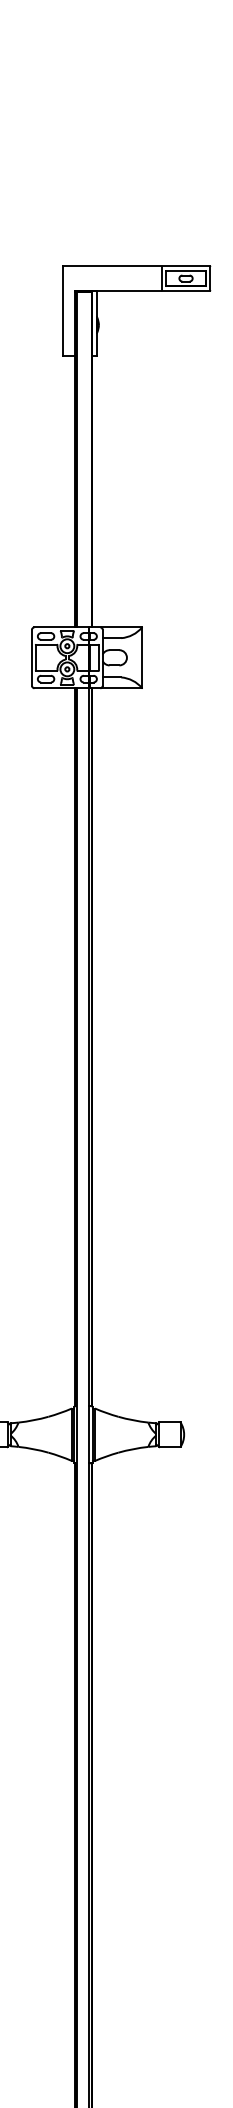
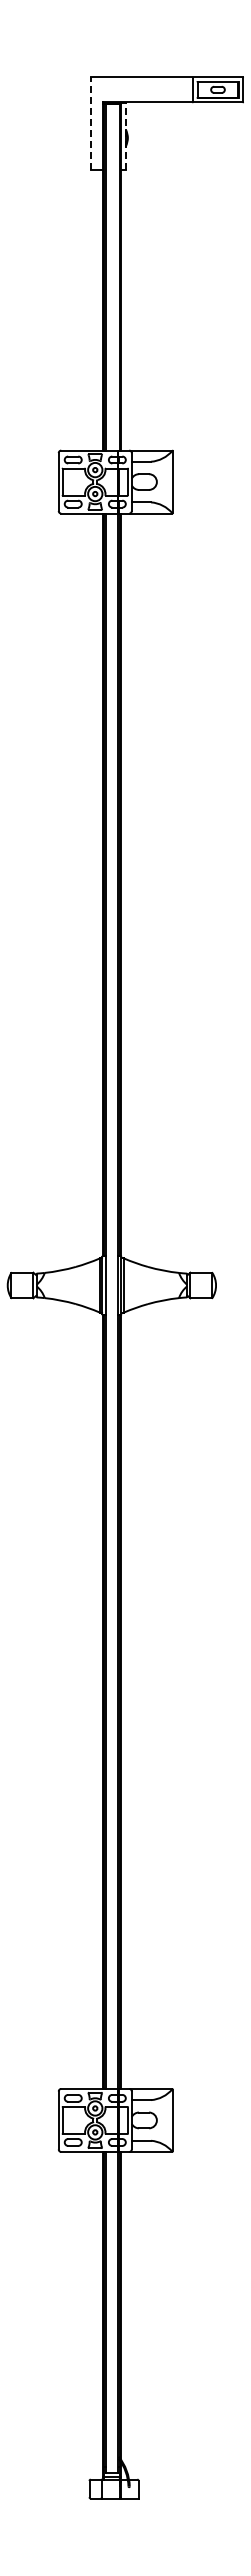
line: (62, 310) -> (90, 122), solid -> dashed
line: (97, 322) -> (126, 135), solid -> dashed

